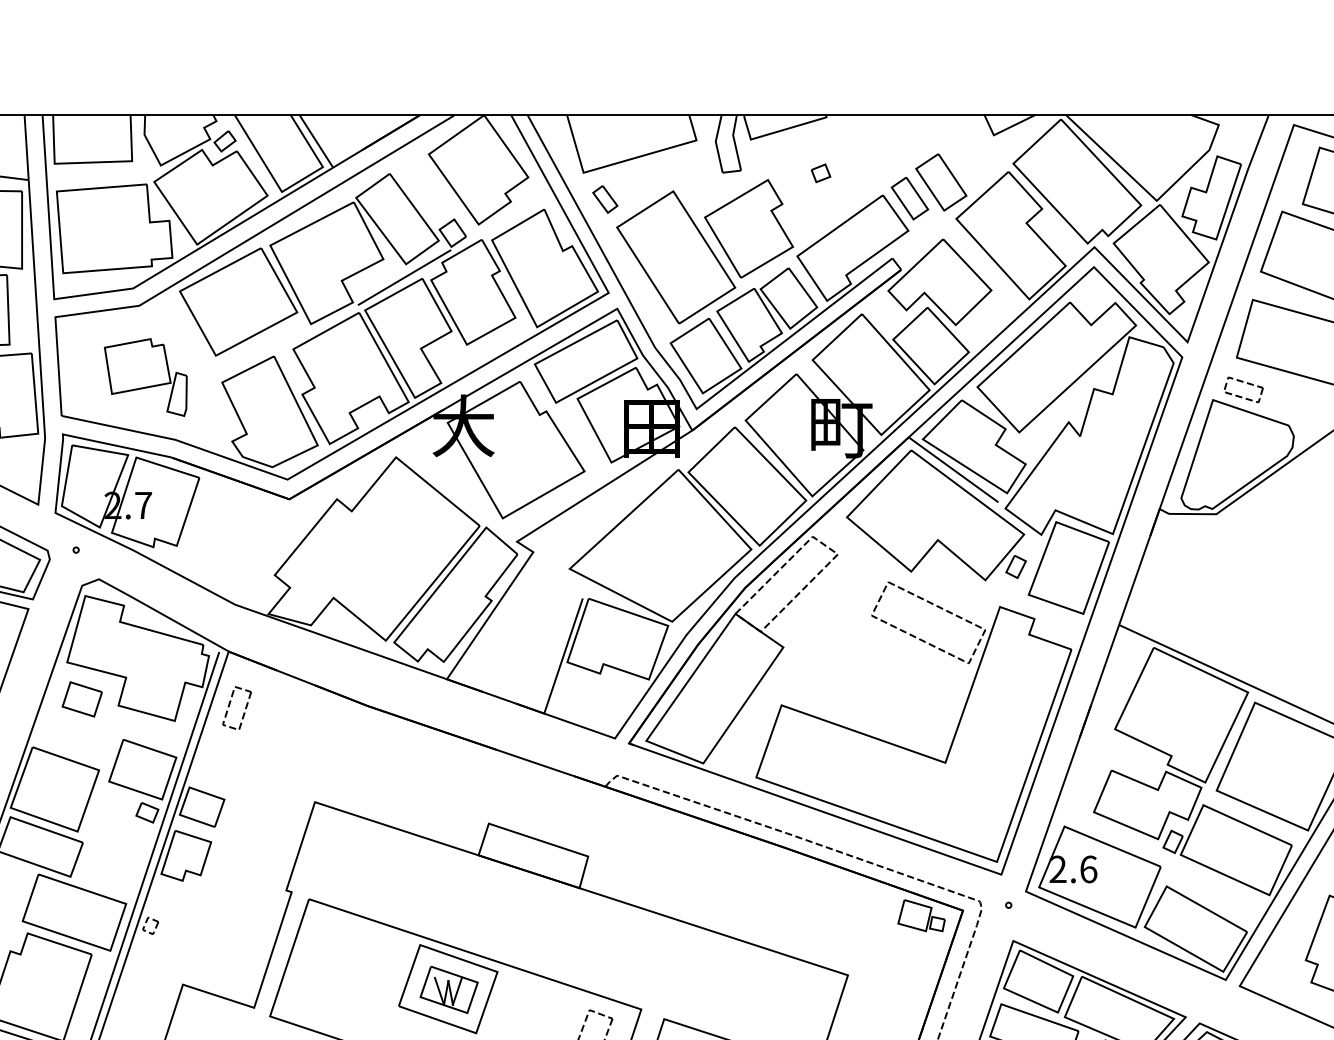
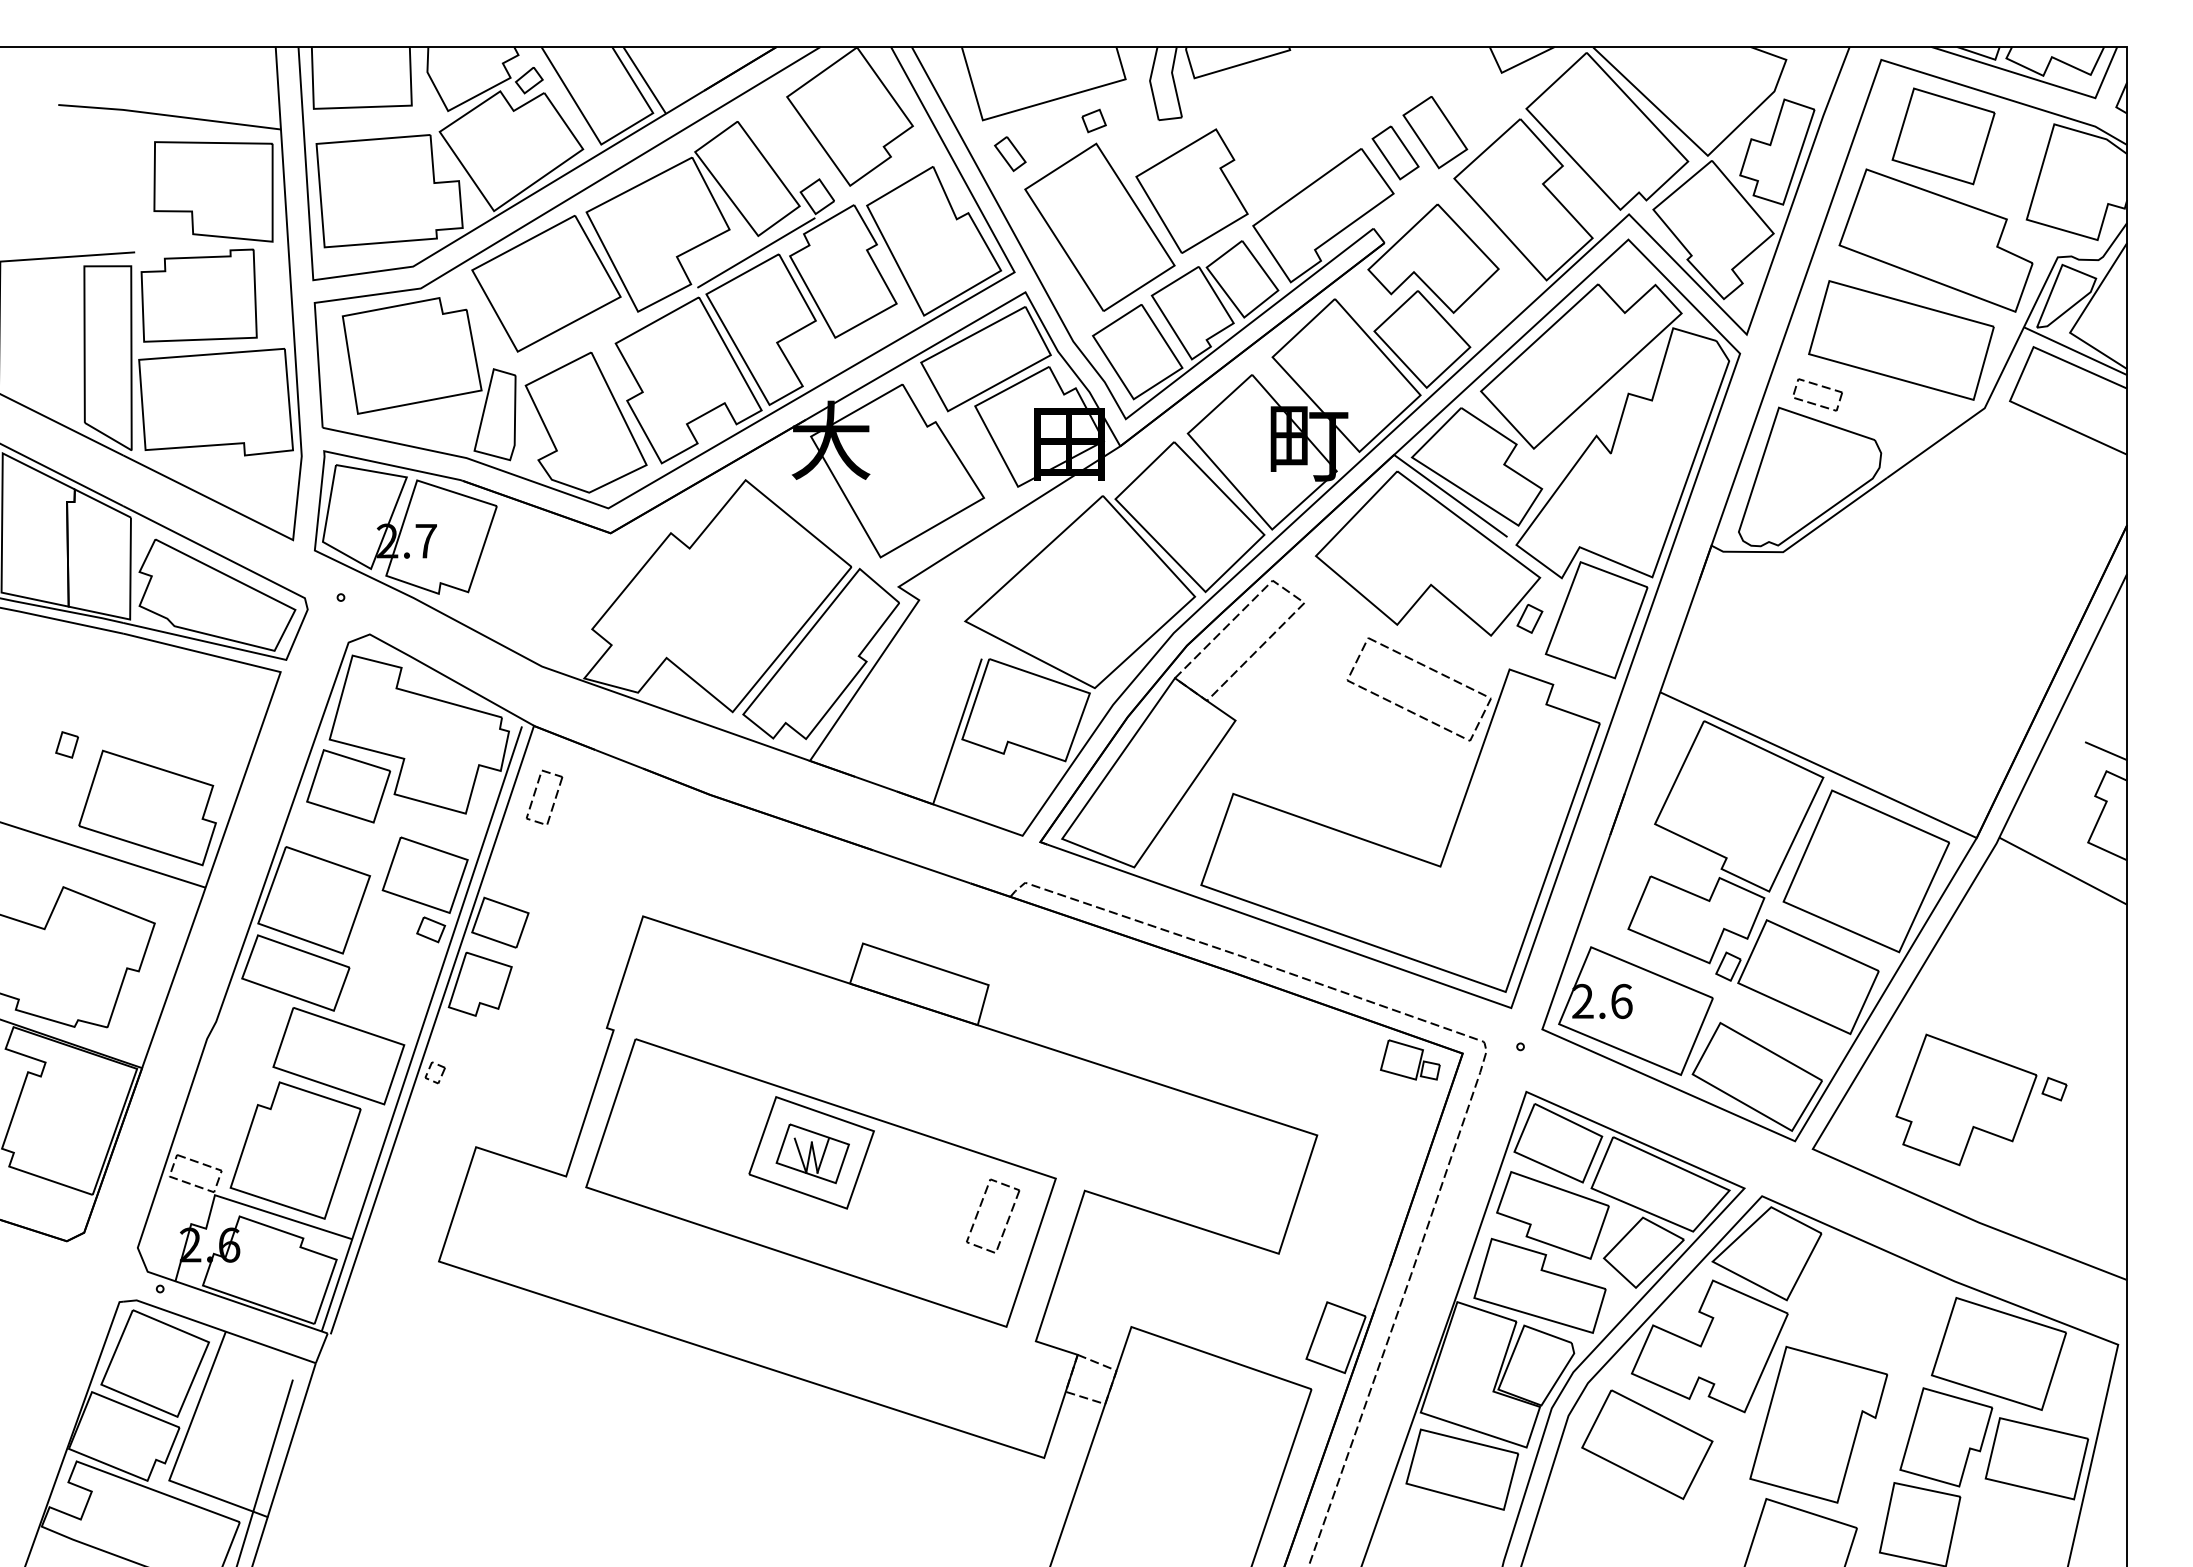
part: (820, 172) -> (1093, 120), moved
part: (145, 377) -> (428, 379), size x1.67
part: (82, 699) -> (348, 786), size x1.67

